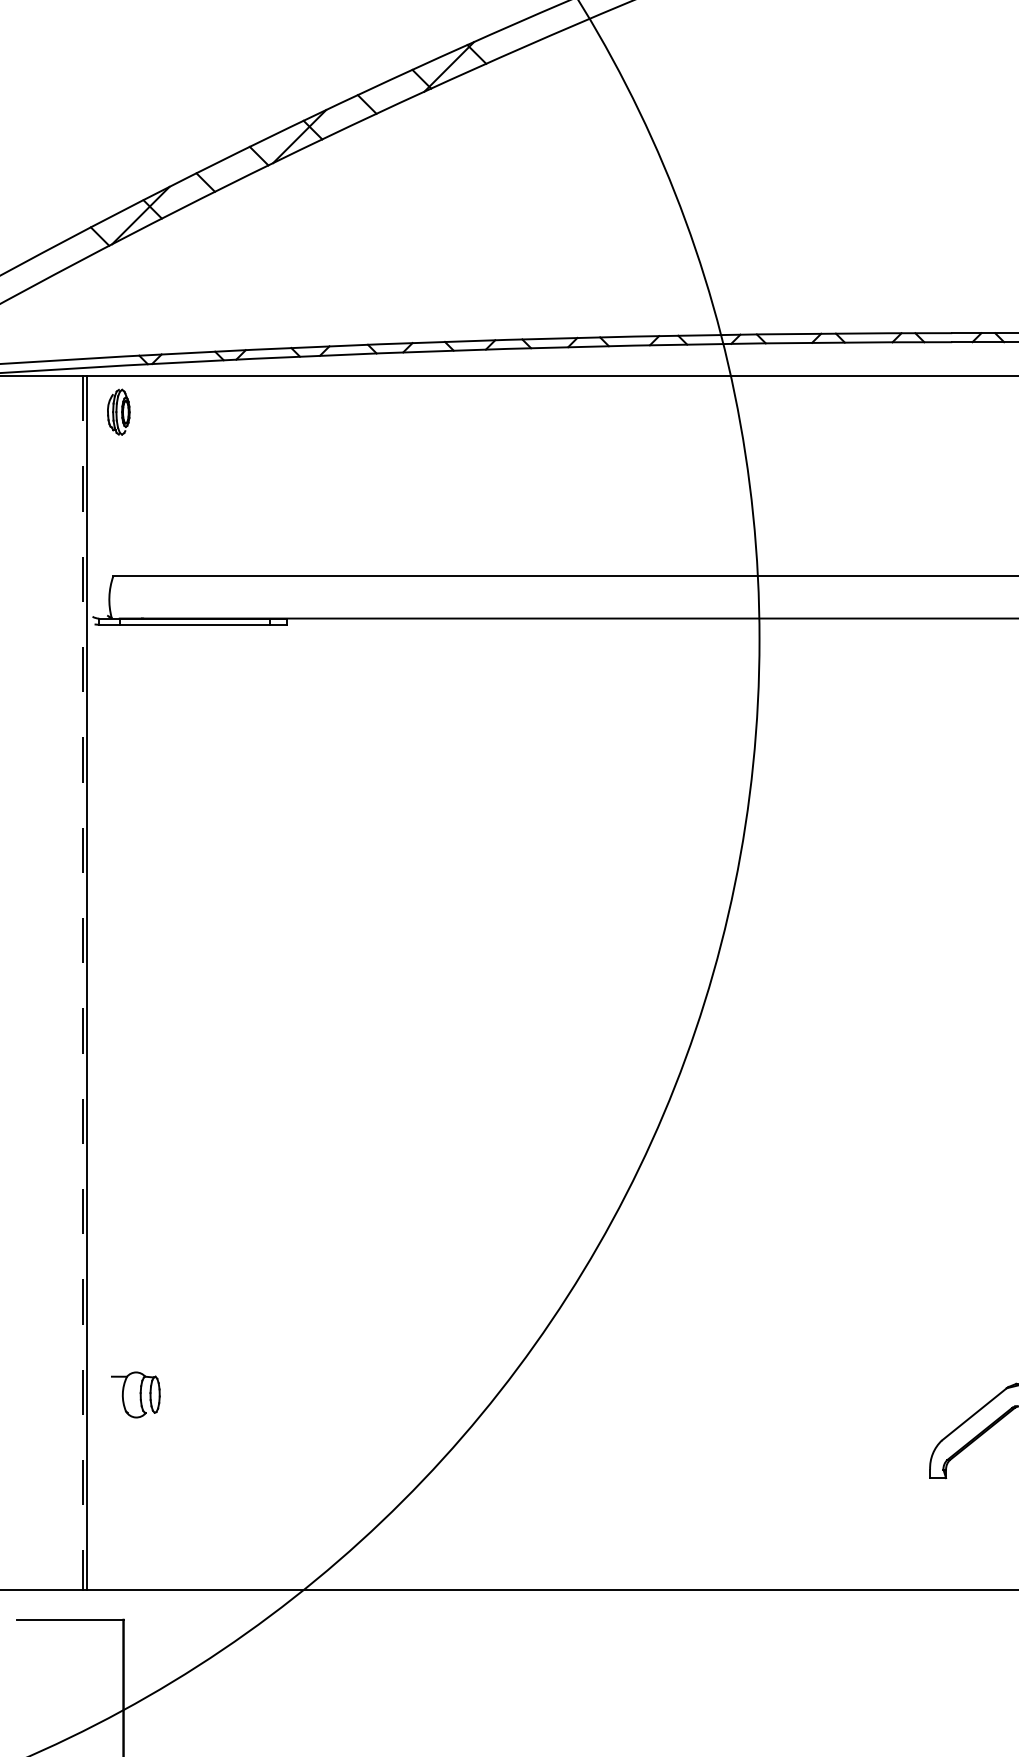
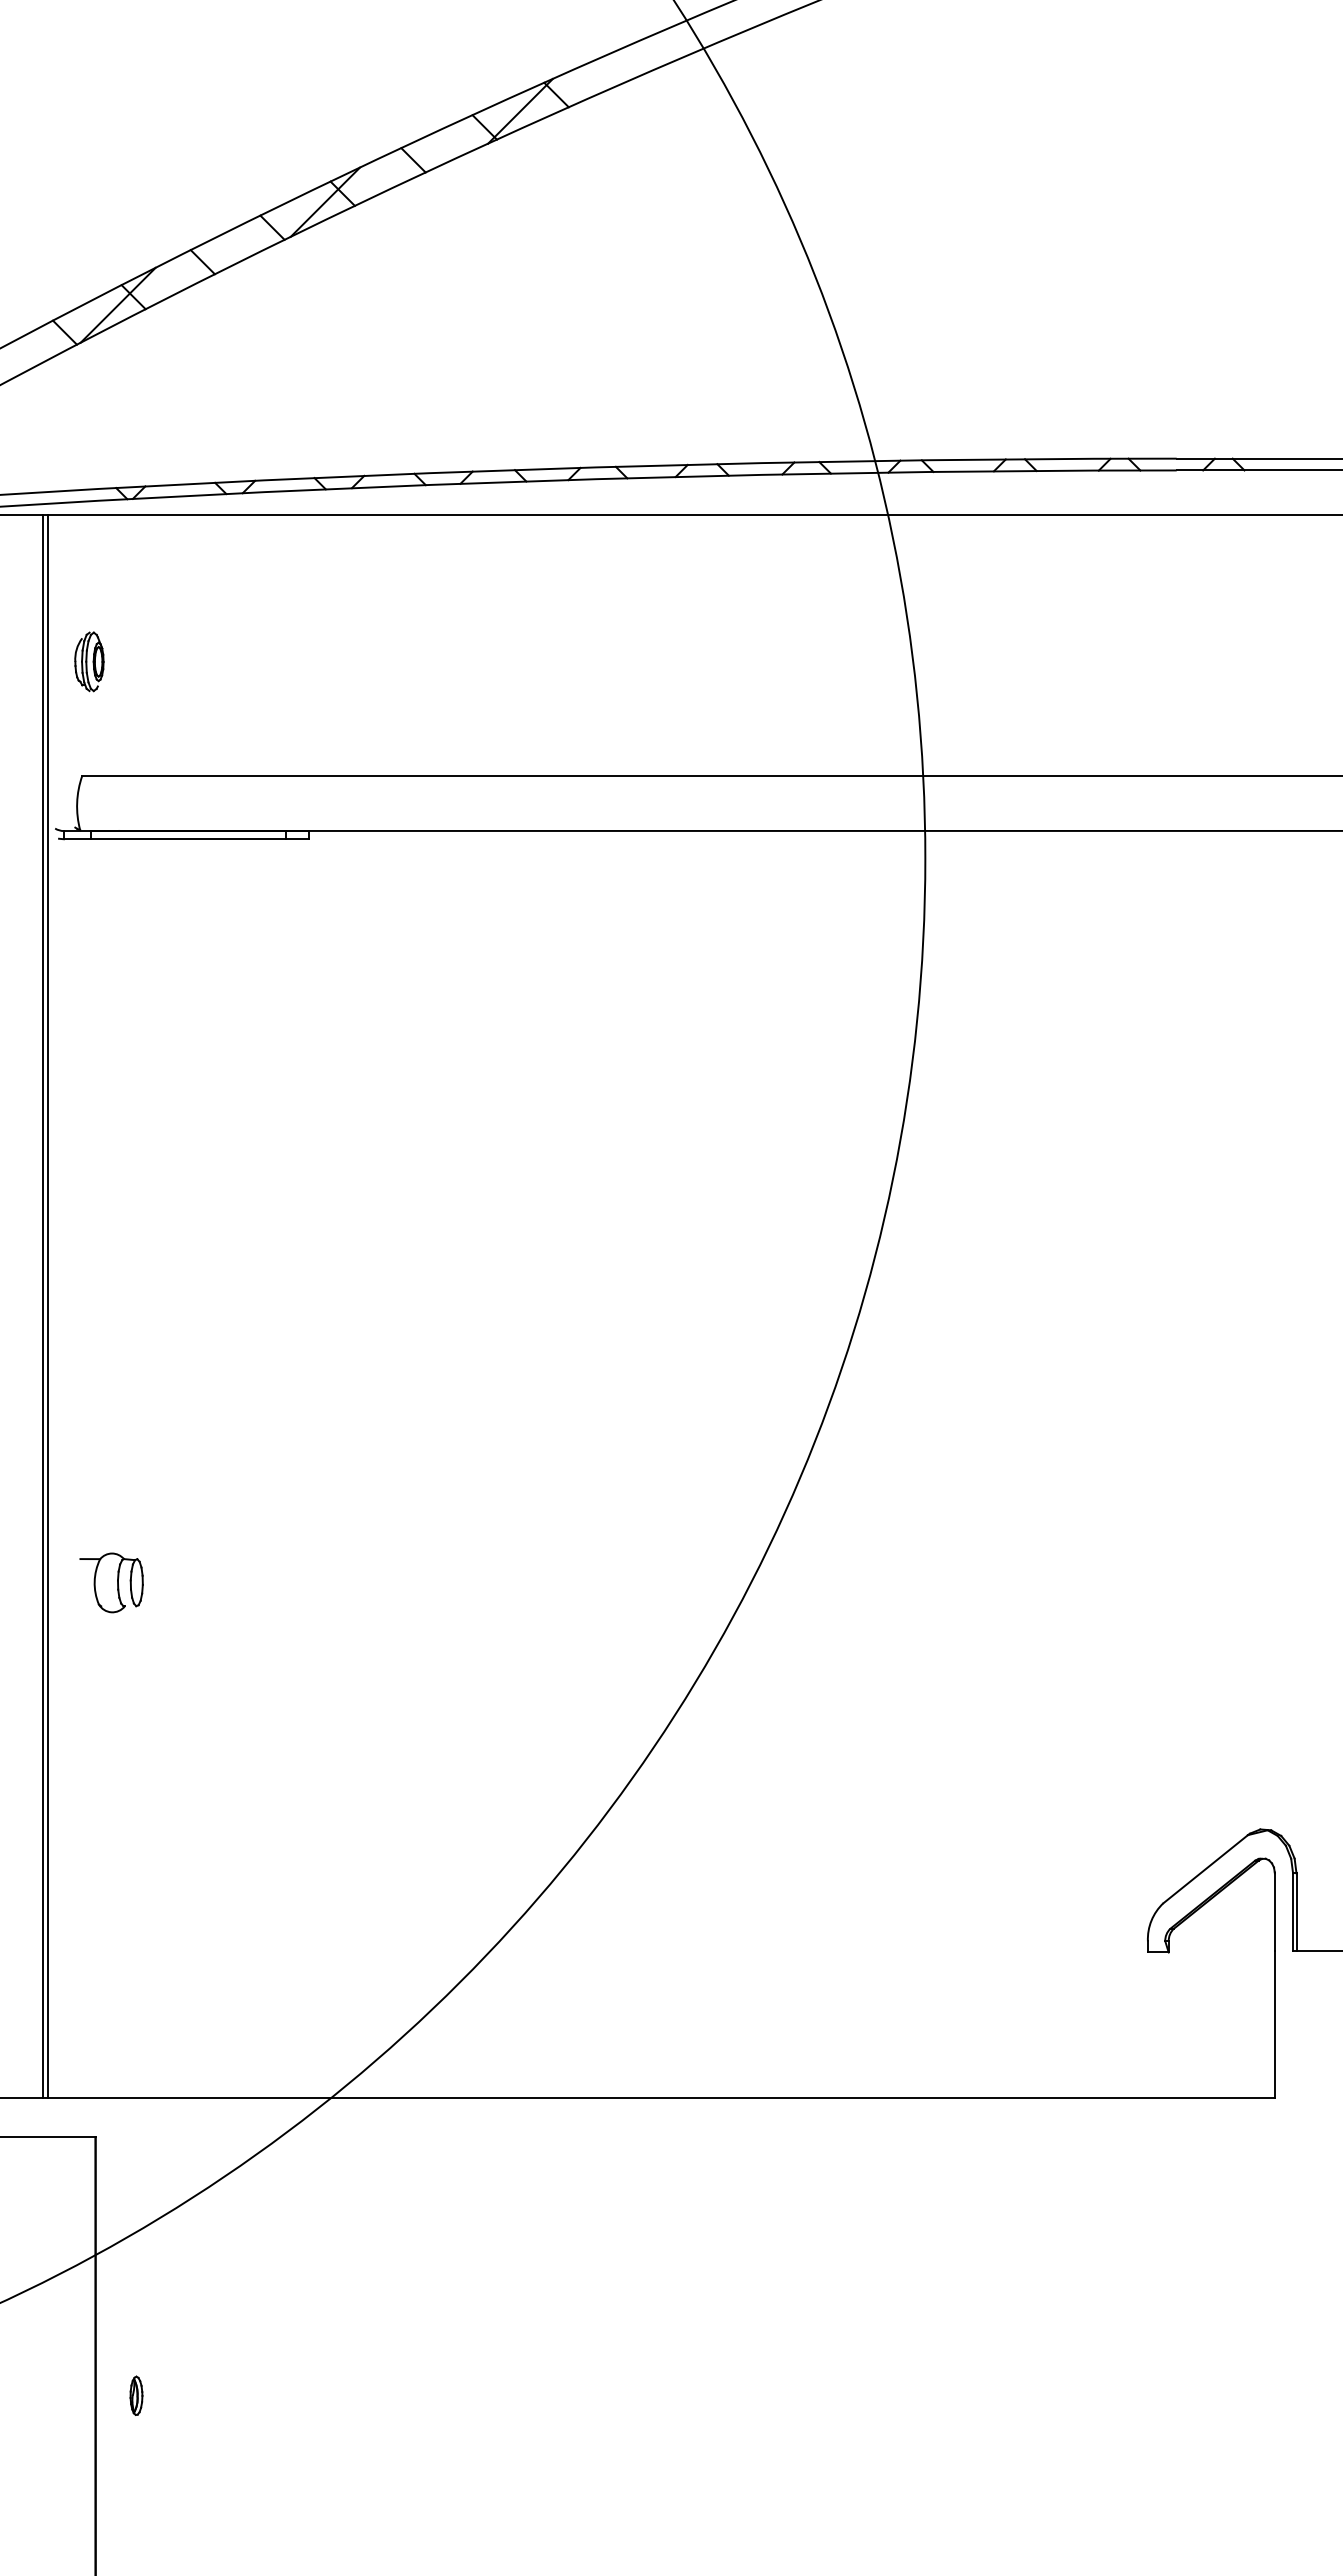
part: (118, 411) -> (89, 661), moved
line: (82, 983) -> (42, 1306), dashed -> solid
part: (135, 1394) -> (111, 1582), moved

